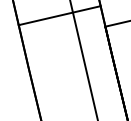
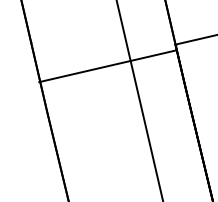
line: (59, 15) -> (107, 65), moved

